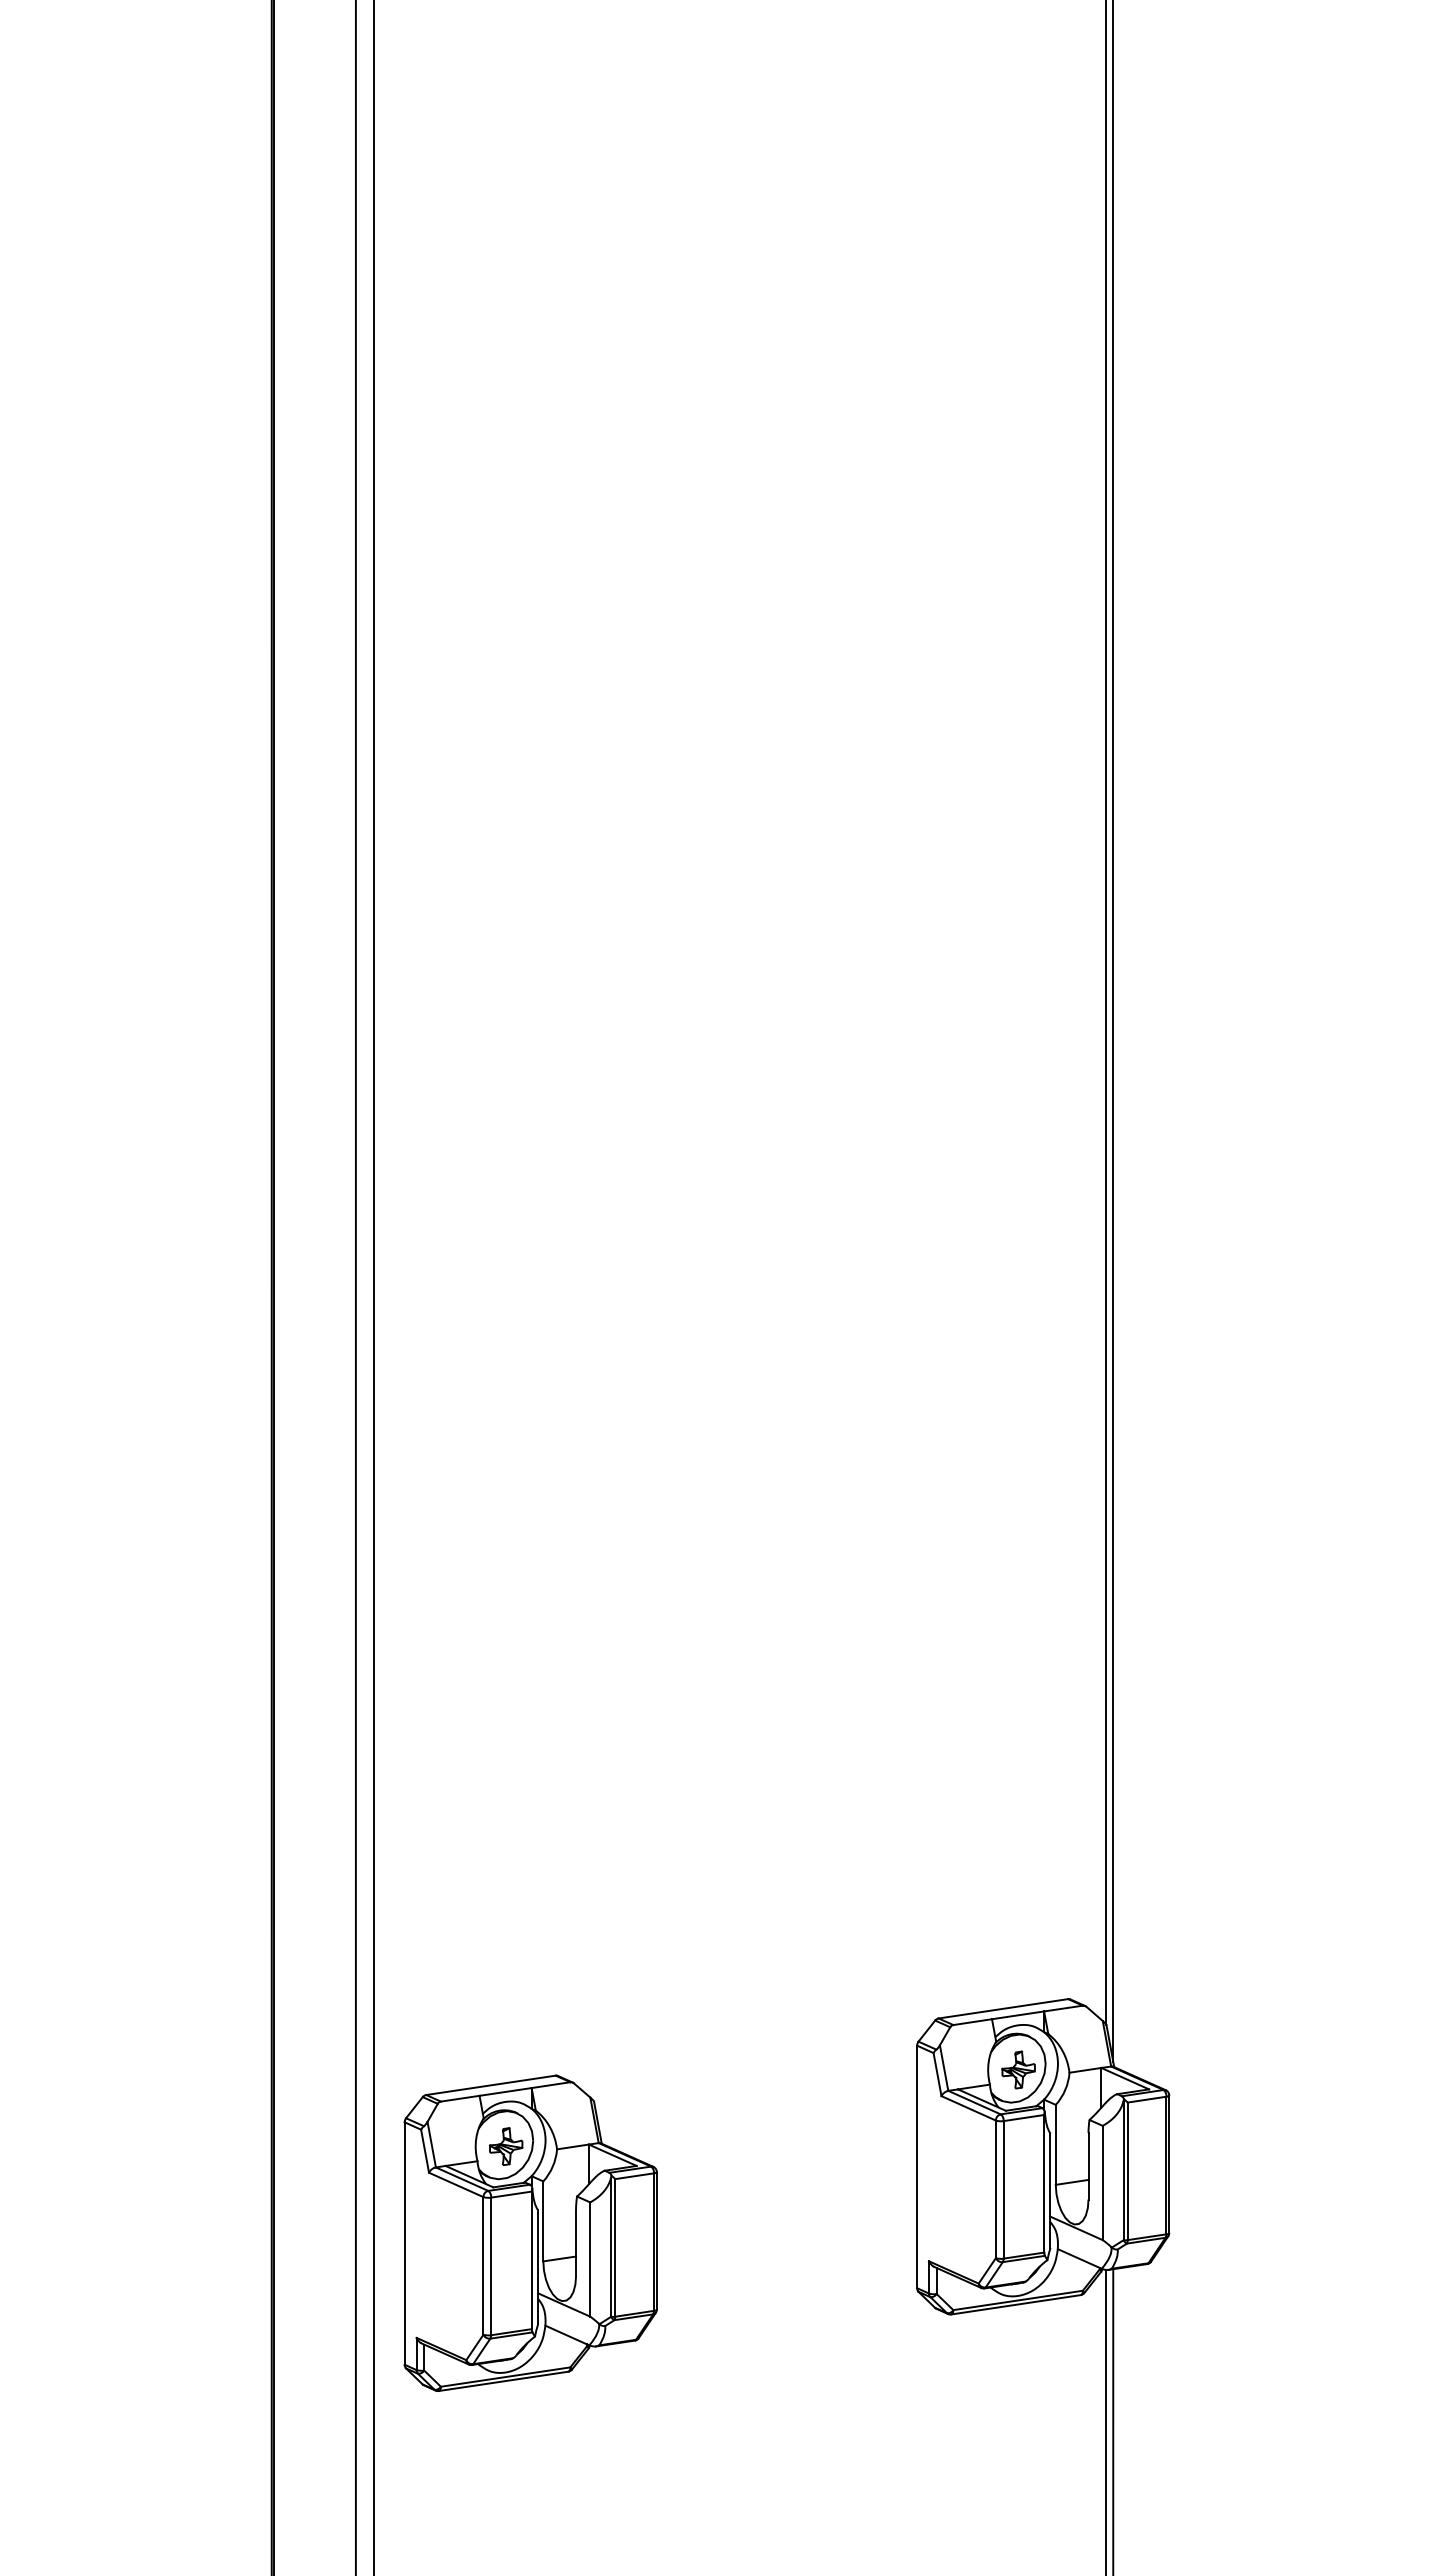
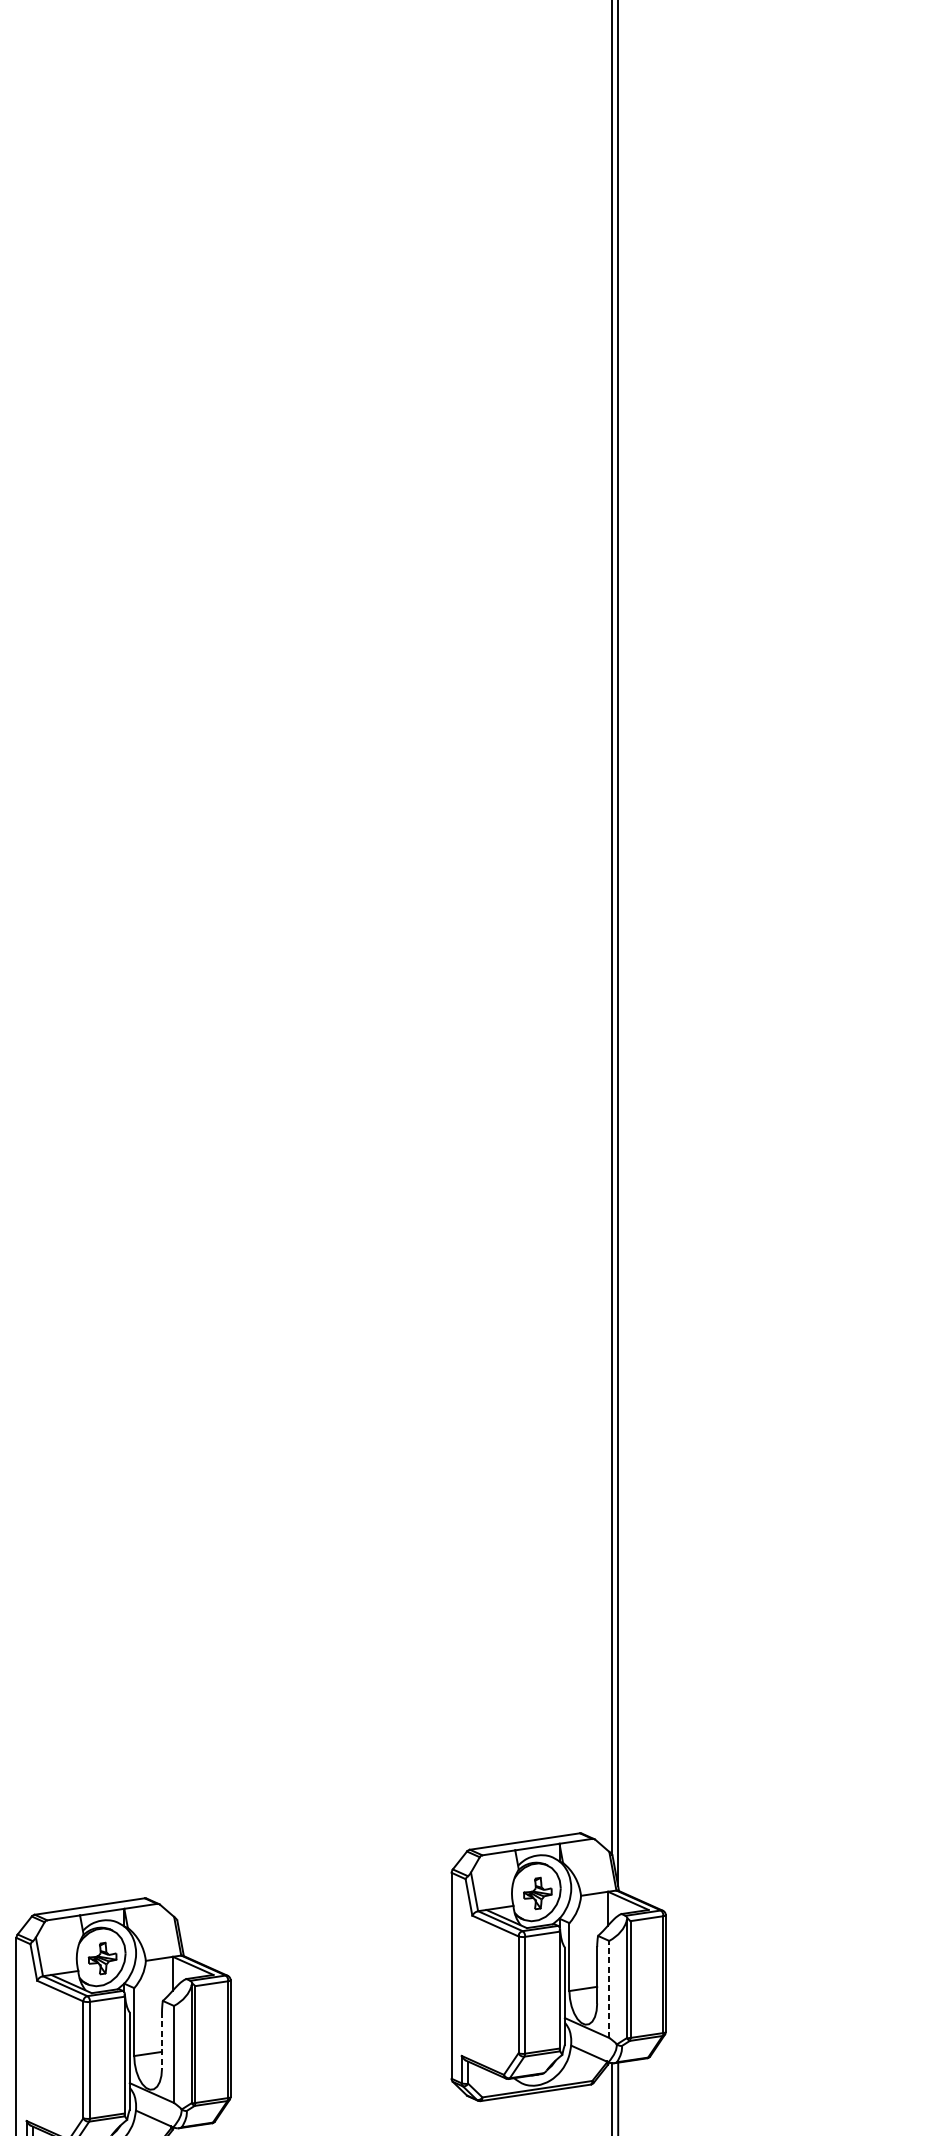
line: (1102, 2182) -> (609, 1989), solid -> dashed
line: (576, 2243) -> (162, 2040), solid -> dashed

